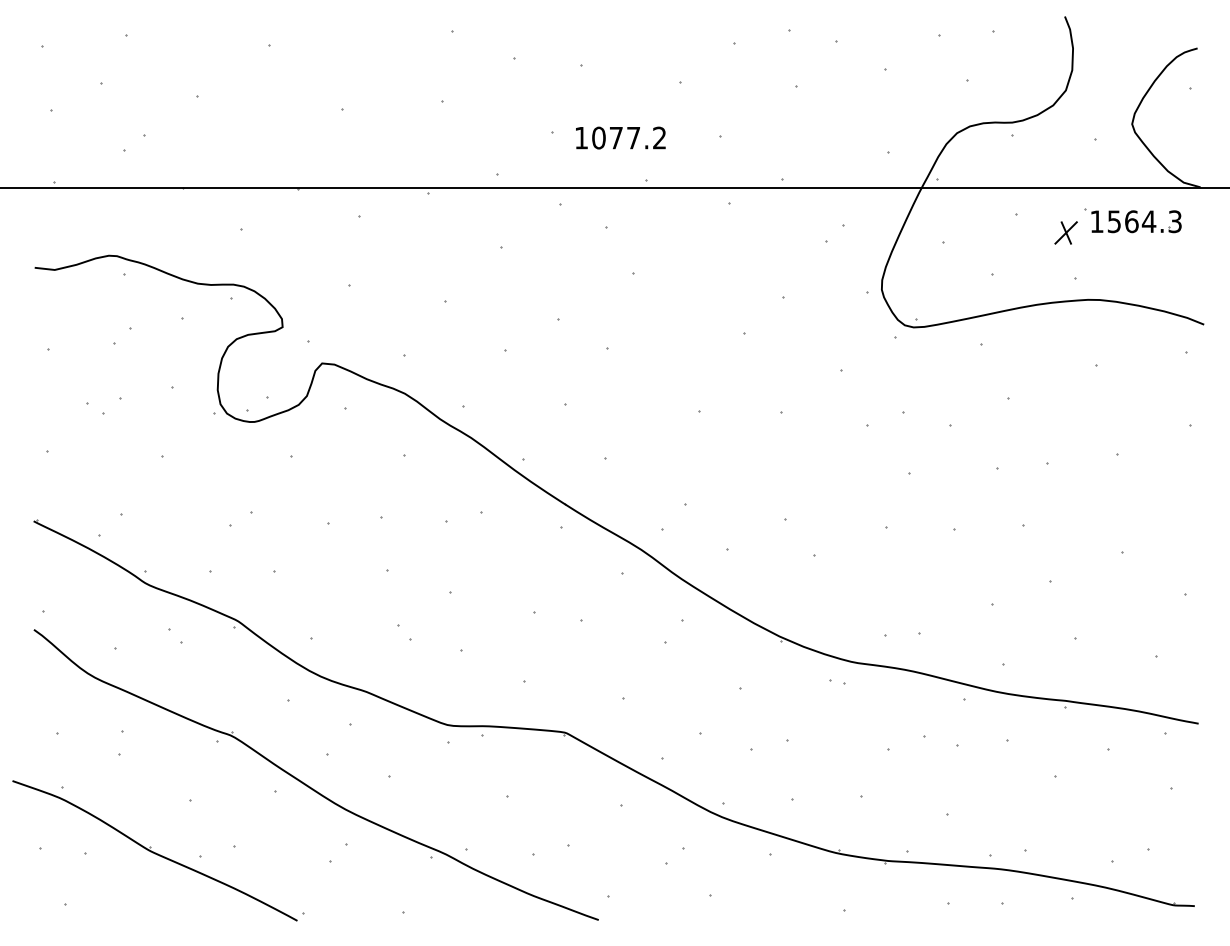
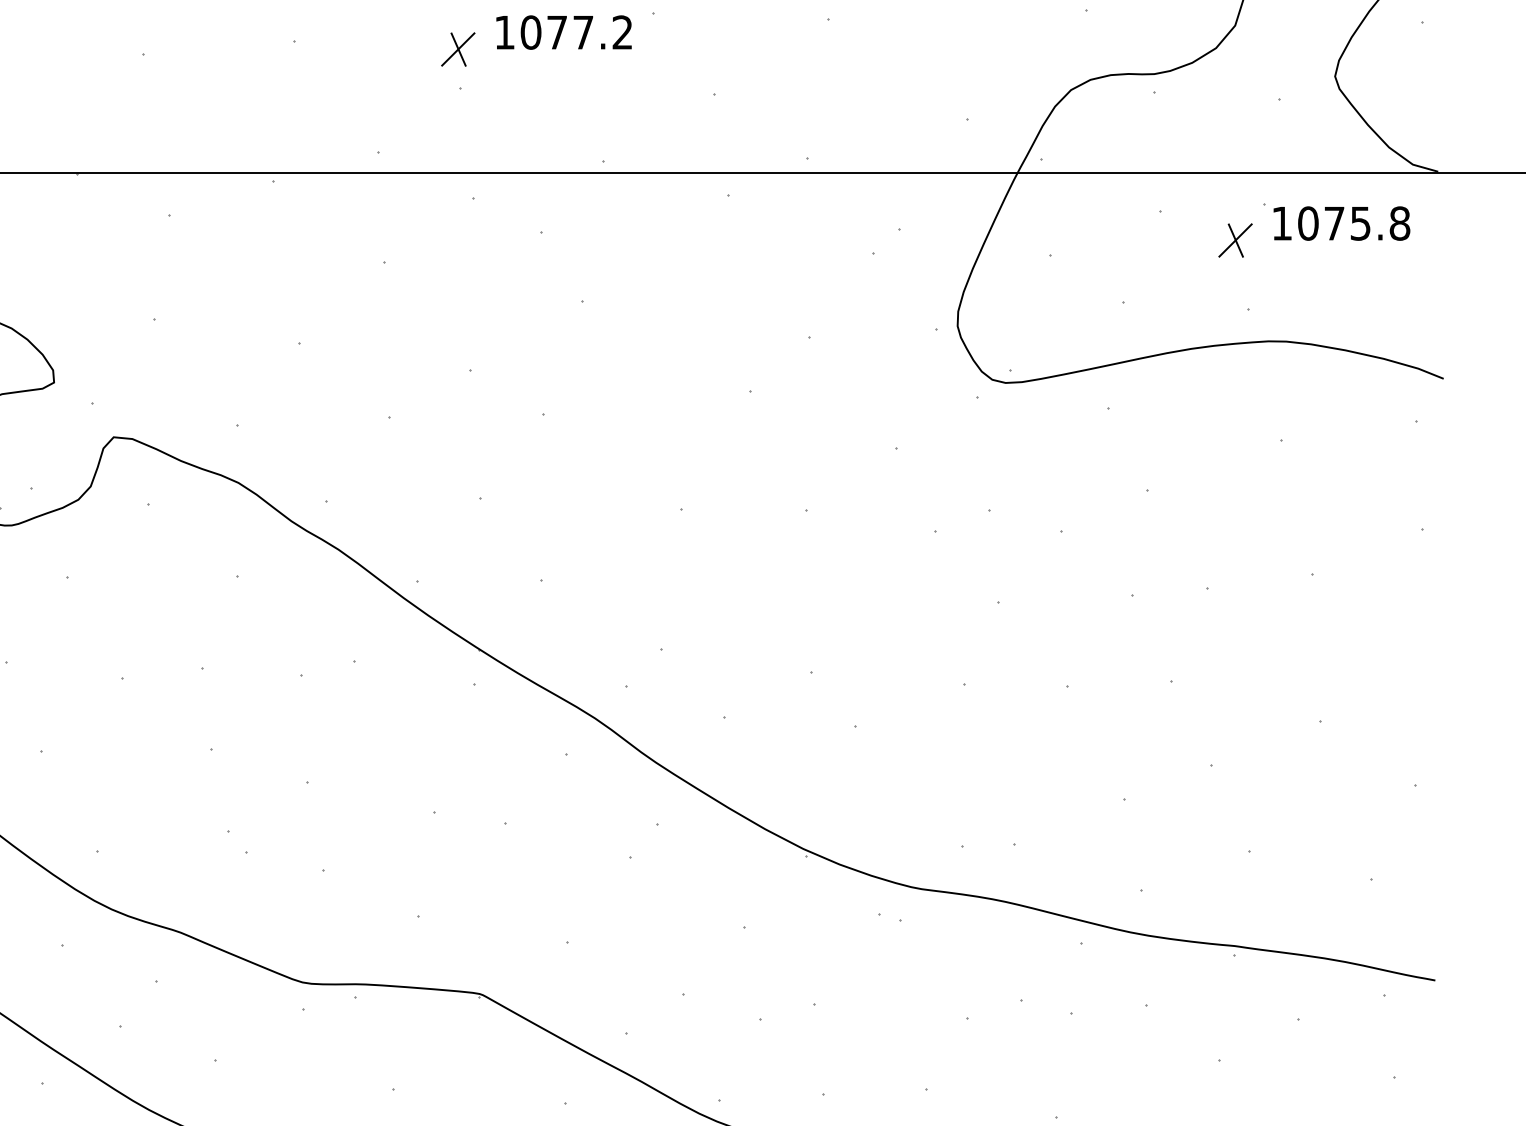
part: (550, 105) -> (458, 48), added
text: (620, 137) -> (563, 31), moved
text: (1144, 221) -> (1353, 223), 1564.3 -> 1075.8

